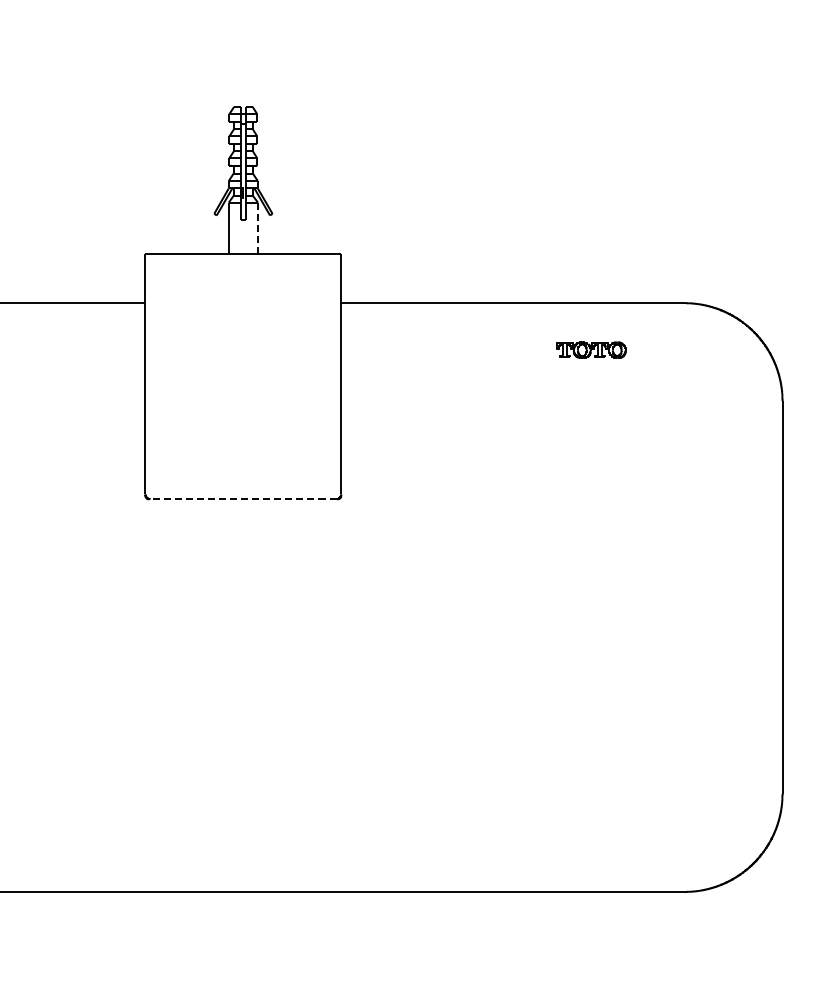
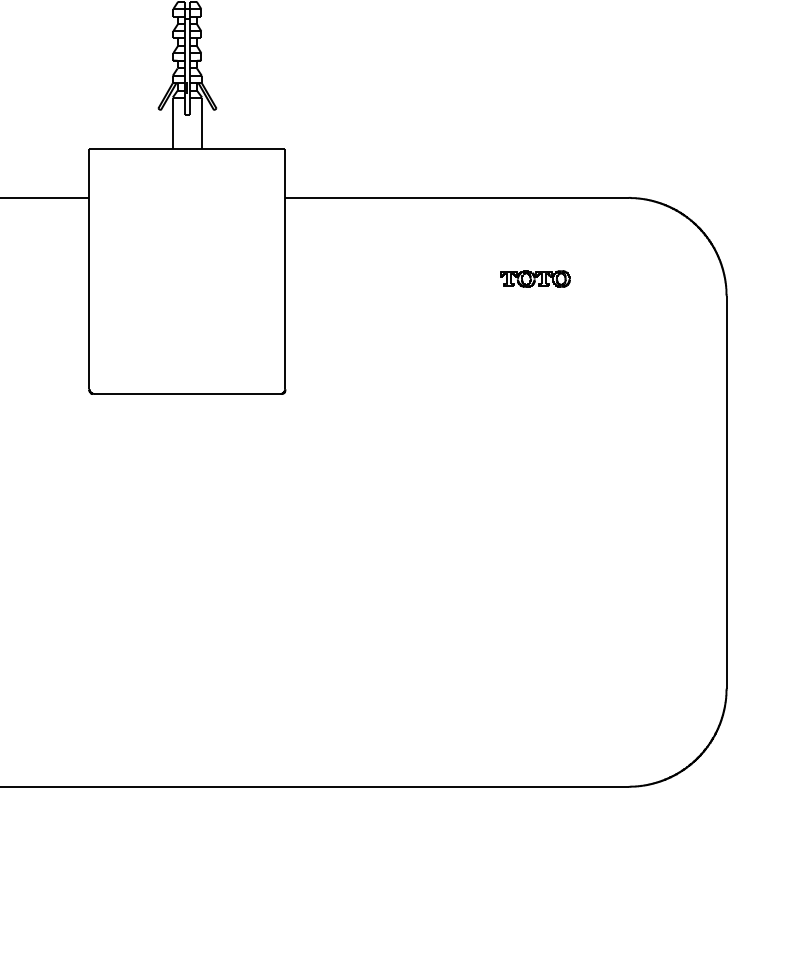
line: (258, 228) -> (202, 123), dashed -> solid
part: (591, 349) -> (535, 278), moved
line: (242, 499) -> (186, 394), dashed -> solid

